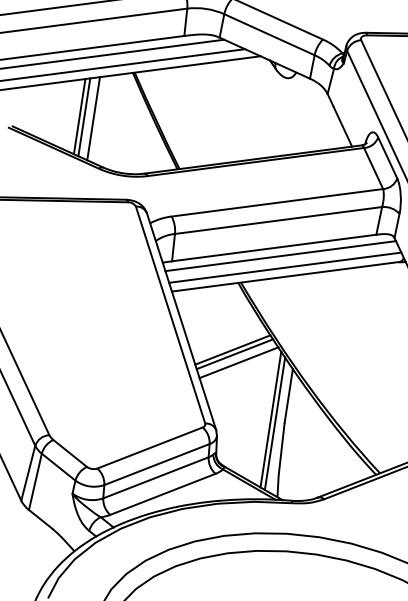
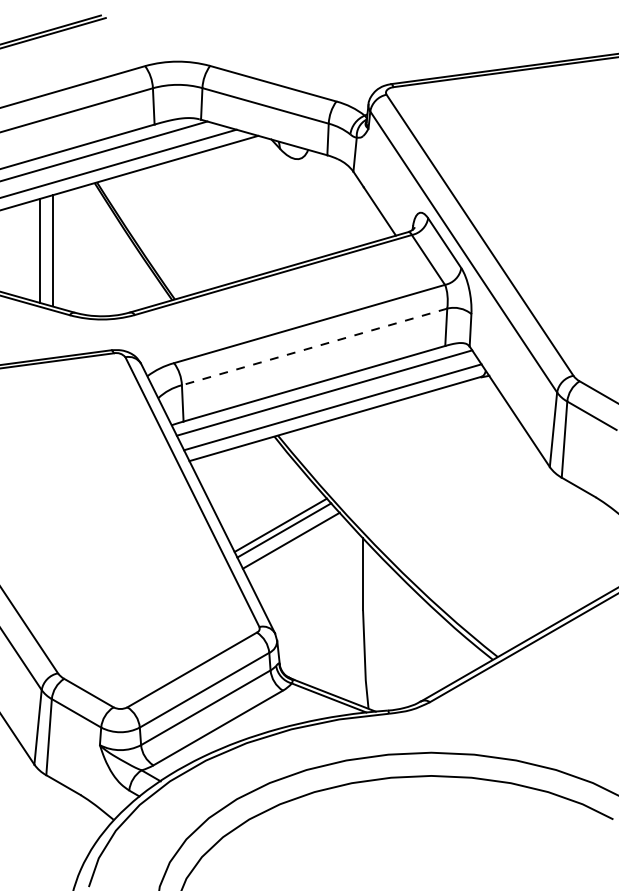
line: (79, 116) -> (33, 250), removed
line: (278, 220) -> (314, 347), solid -> dashed
line: (270, 419) -> (344, 608), removed
line: (275, 423) -> (350, 612), removed

